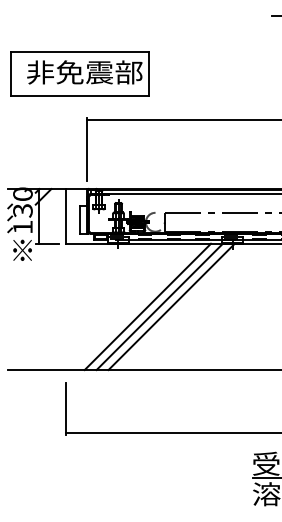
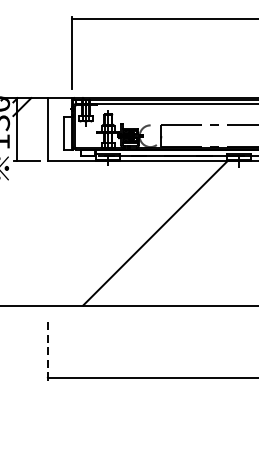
line: (147, 306) -> (141, 232), removed
line: (171, 306) -> (168, 232), removed
line: (65, 408) -> (47, 349), solid -> dashed

